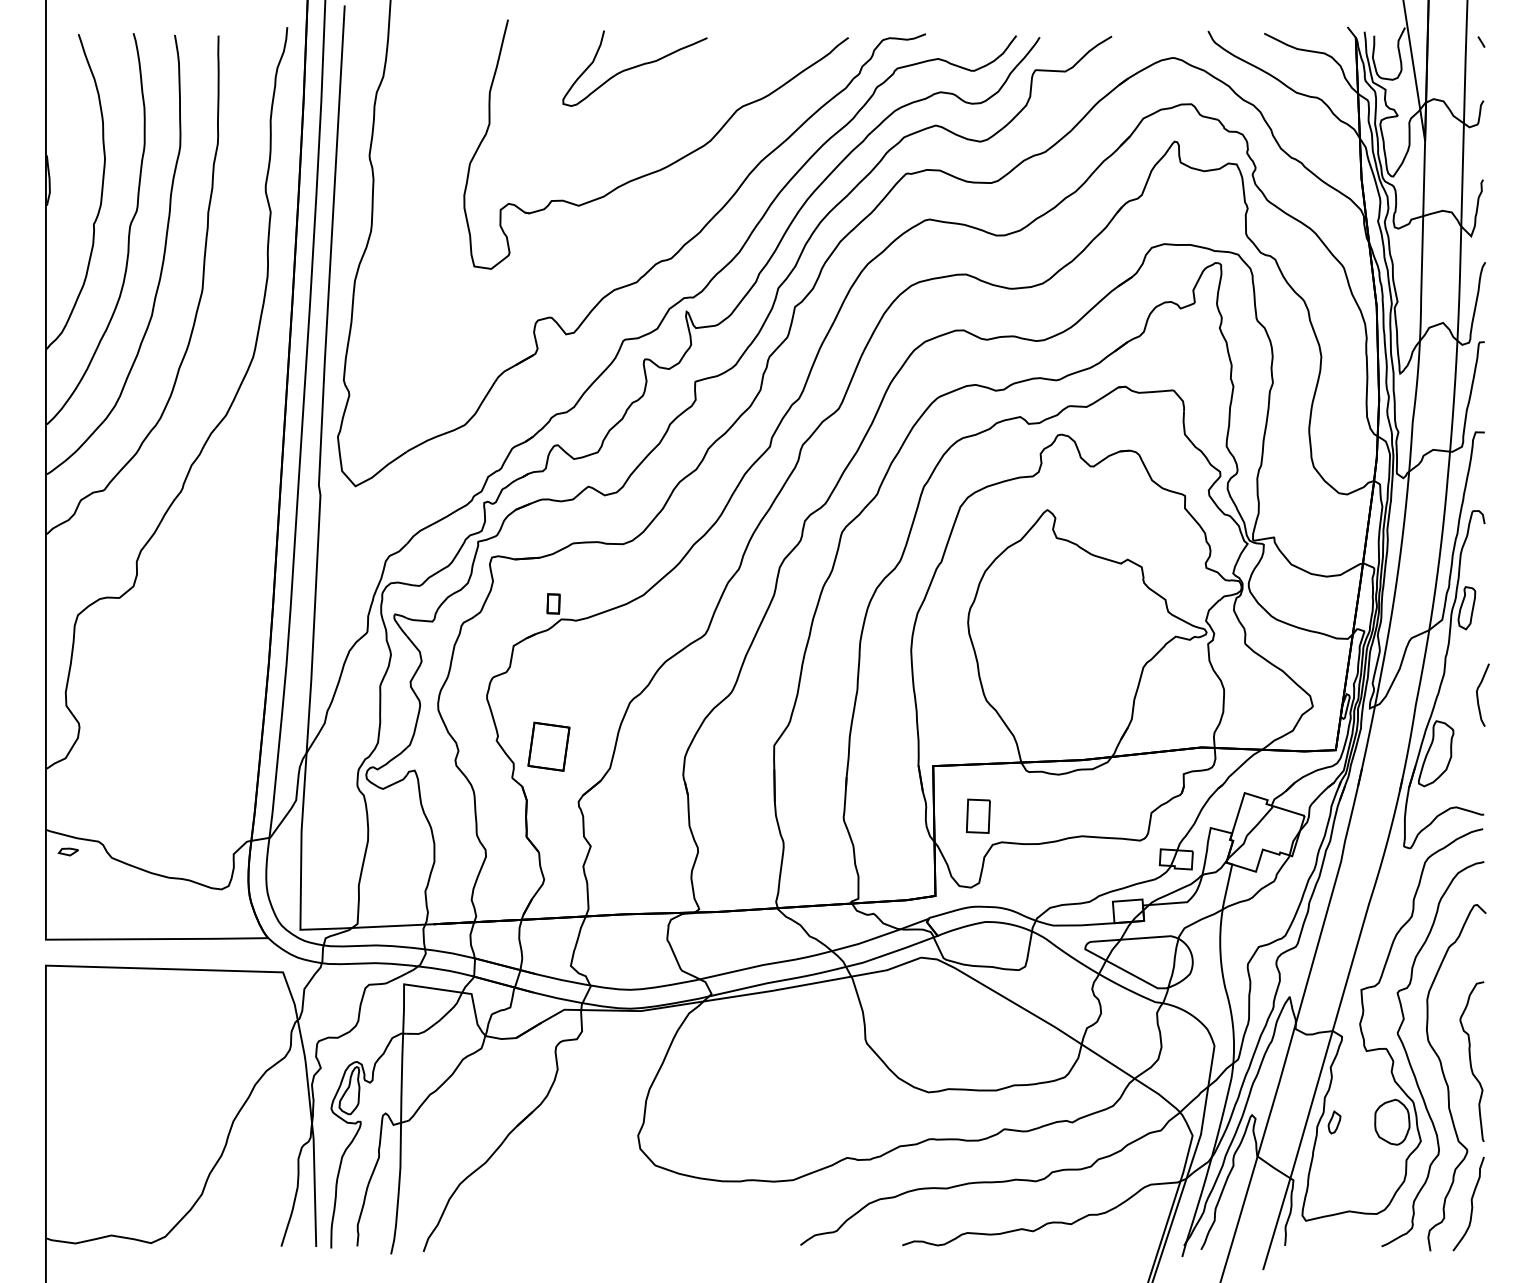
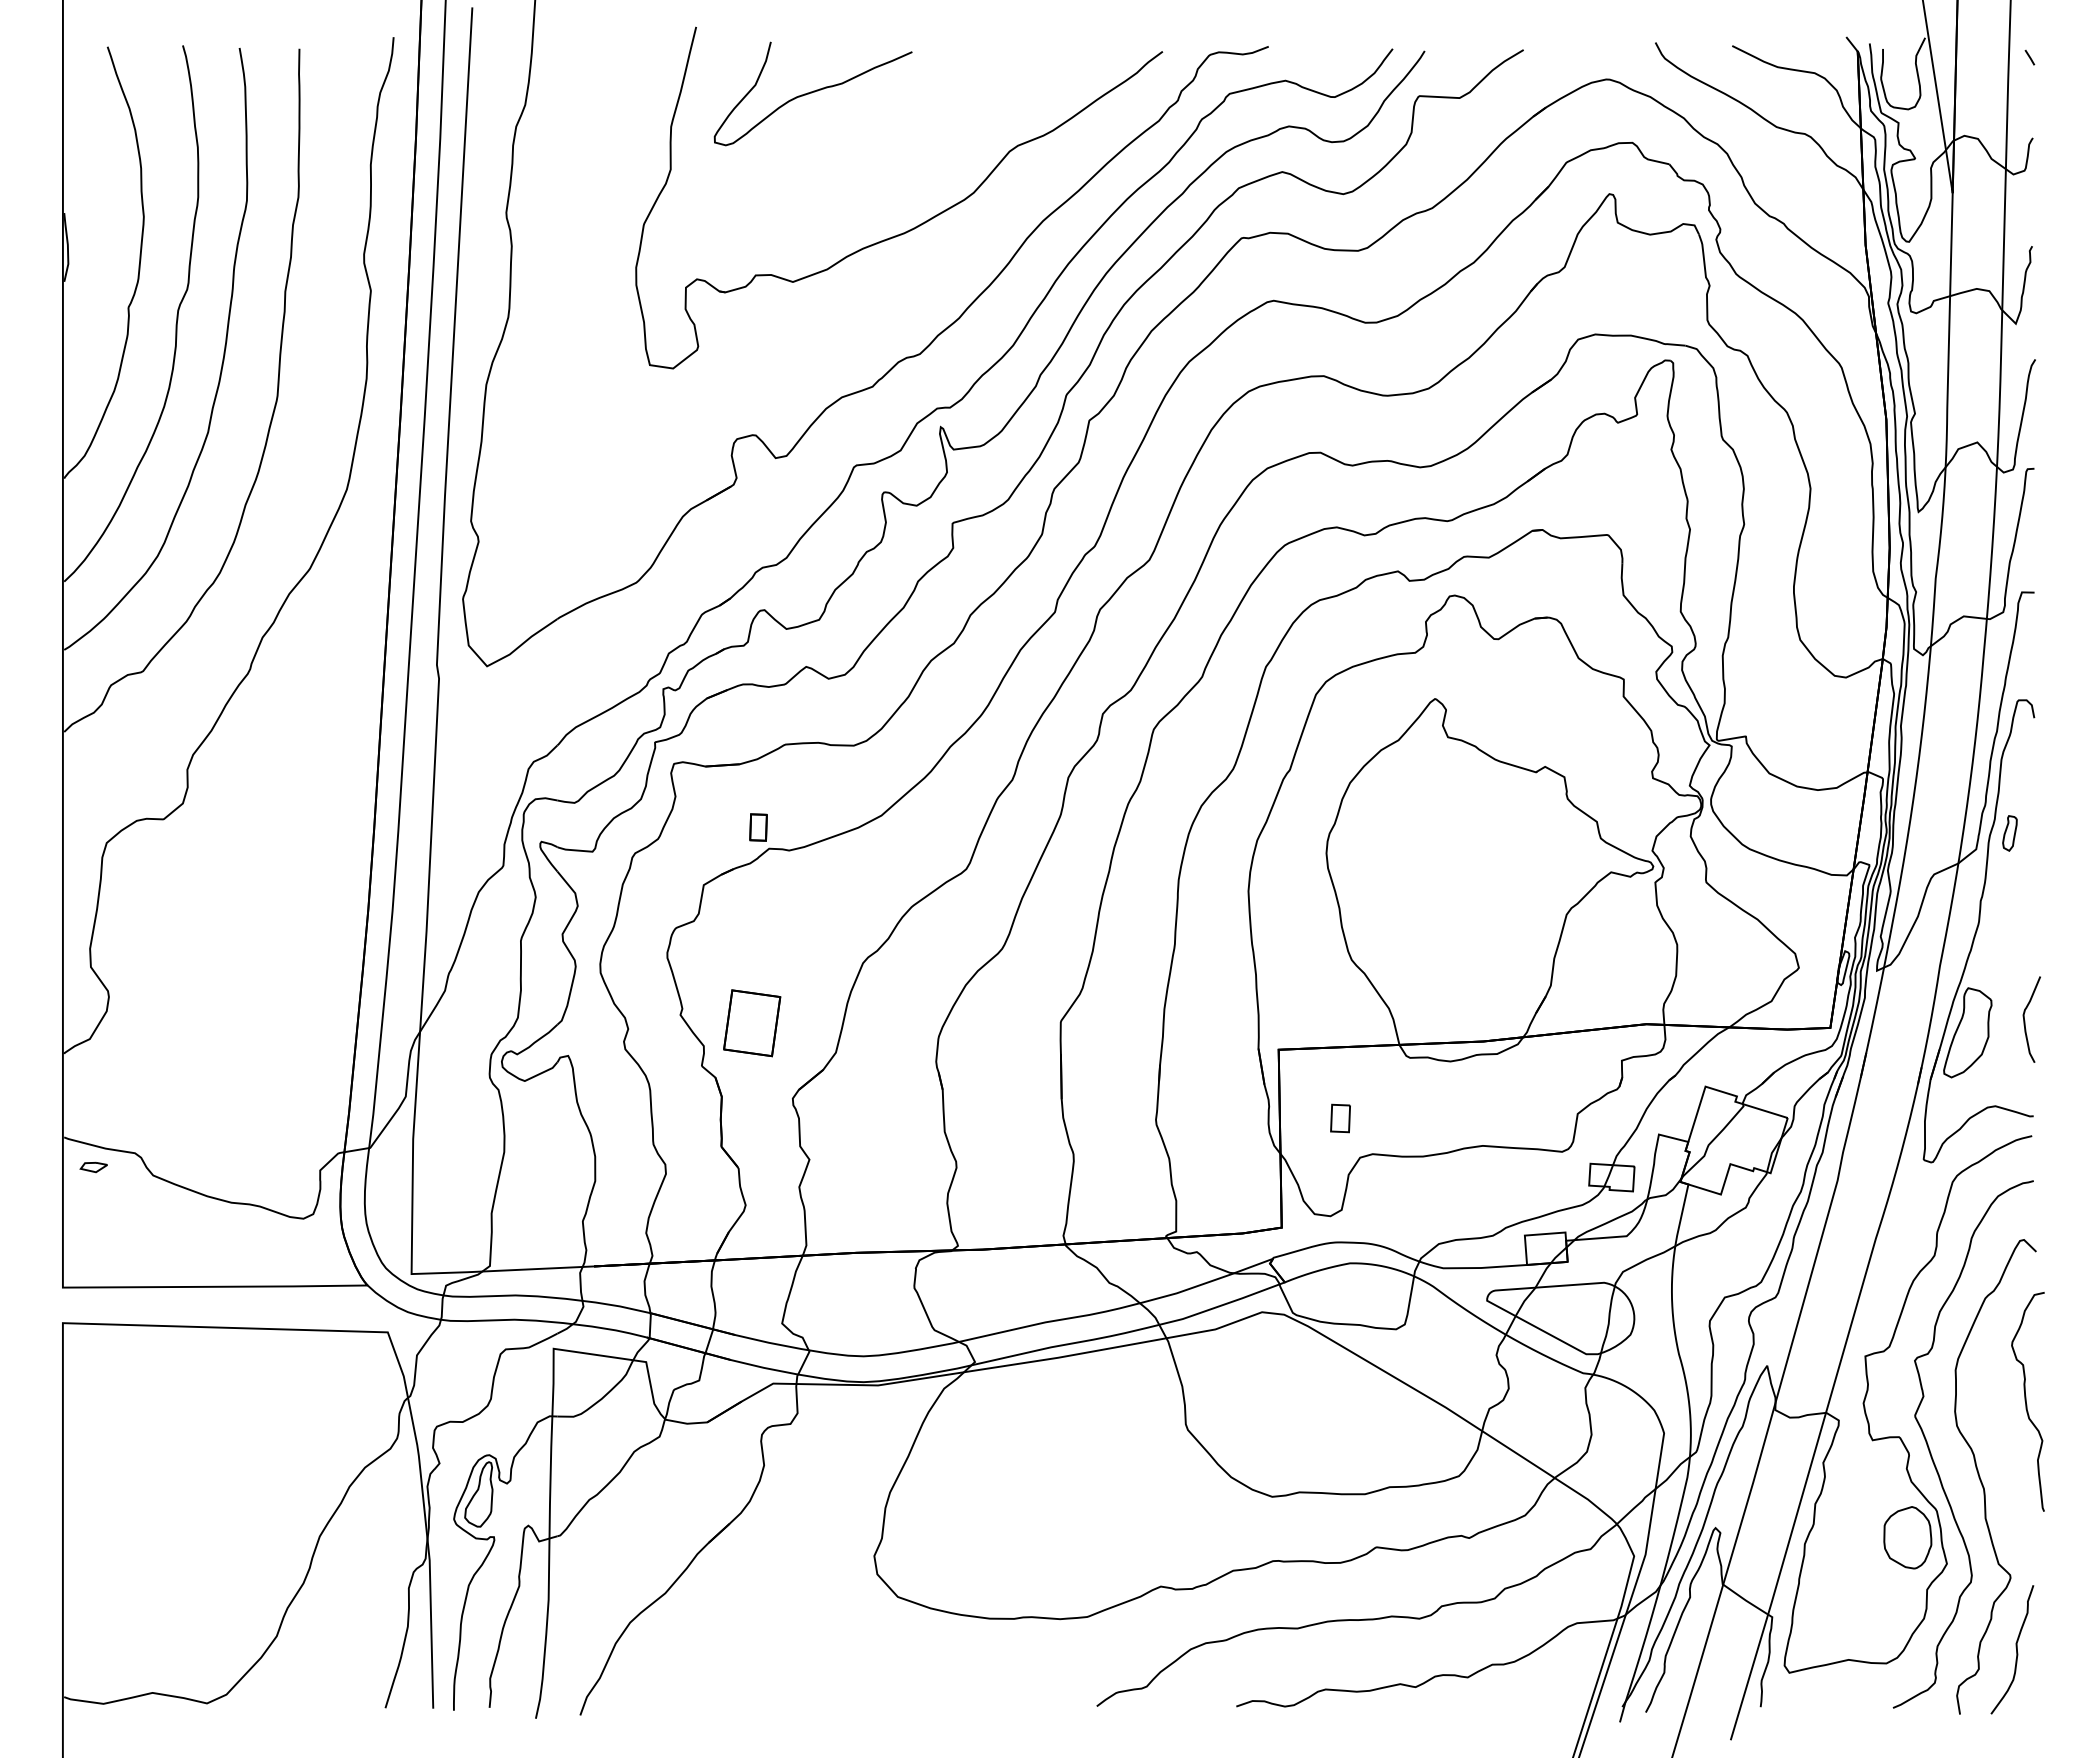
curve: (634, 68) -> (812, 93), moved
part: (1466, 608) -> (2009, 833), size x0.6
curve: (1478, 695) -> (2025, 1020), moved
part: (978, 816) -> (1340, 1118), size x0.6
curve: (1470, 1061) -> (2026, 1401), moved
part: (1334, 1122) -> (1828, 1538), removed

